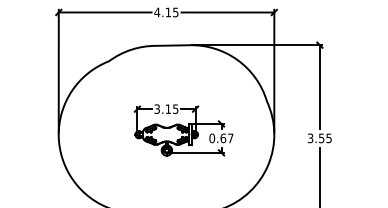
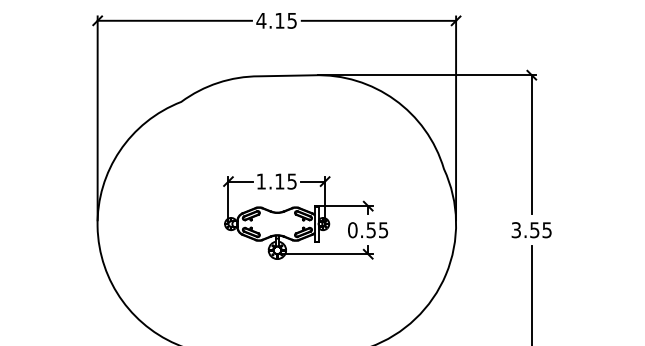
text: (156, 108) -> (260, 180), 3.15 -> 1.15
text: (226, 138) -> (376, 230), 0.67 -> 0.55

